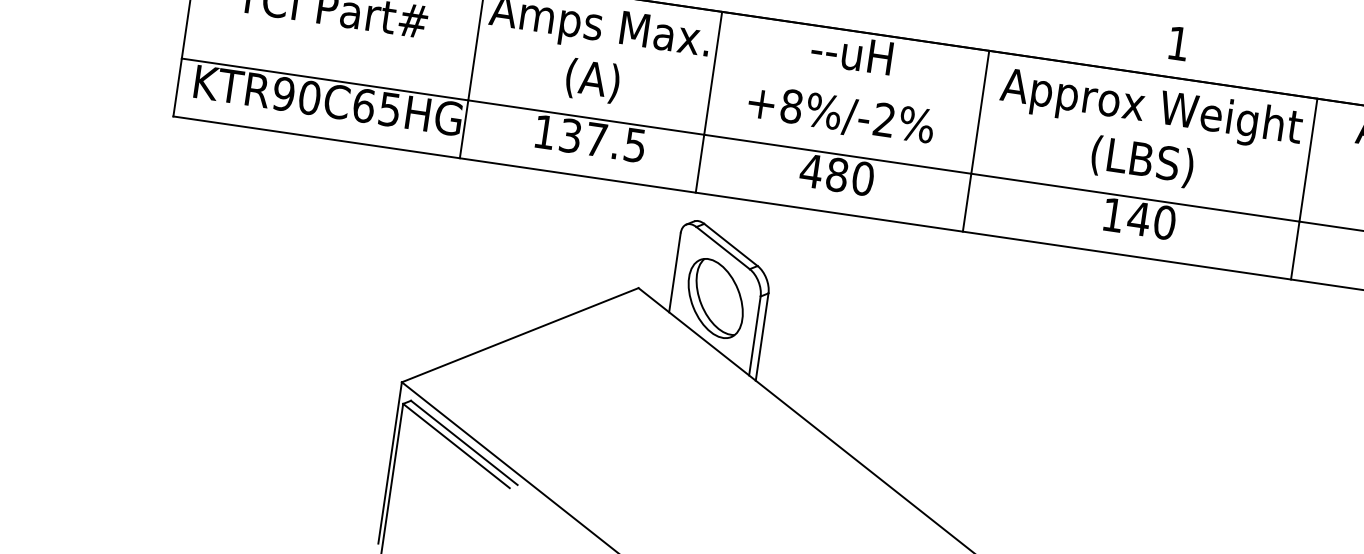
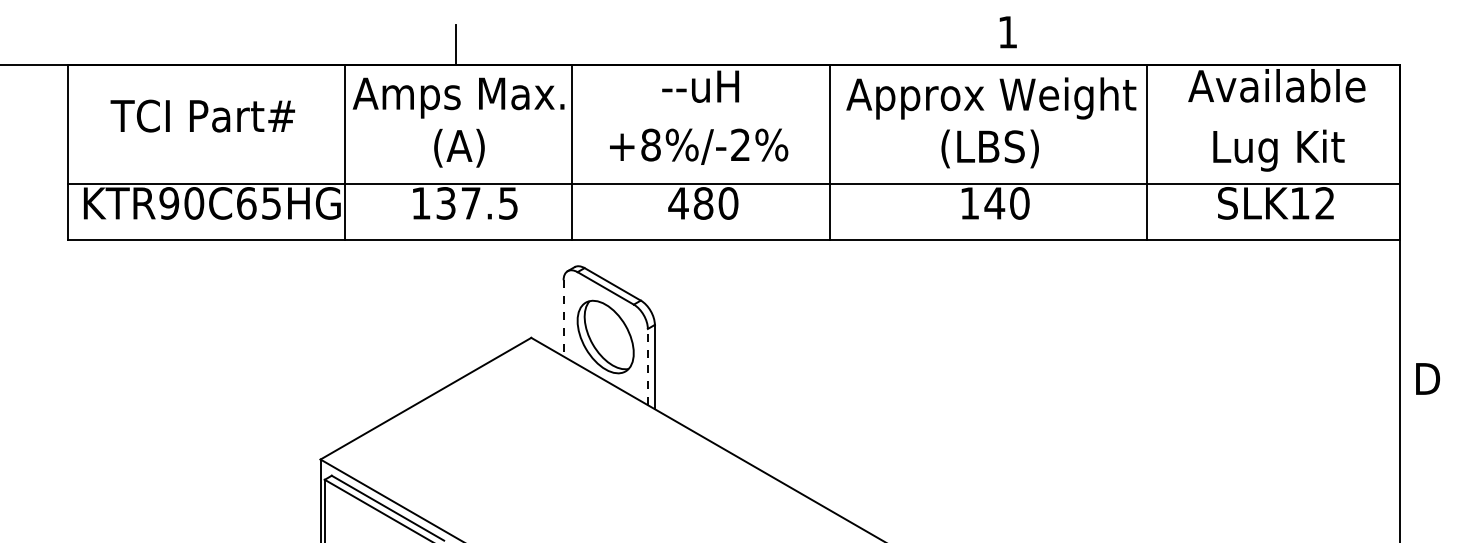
line: (674, 272) -> (563, 318), solid -> dashed
line: (754, 335) -> (647, 366), solid -> dashed

